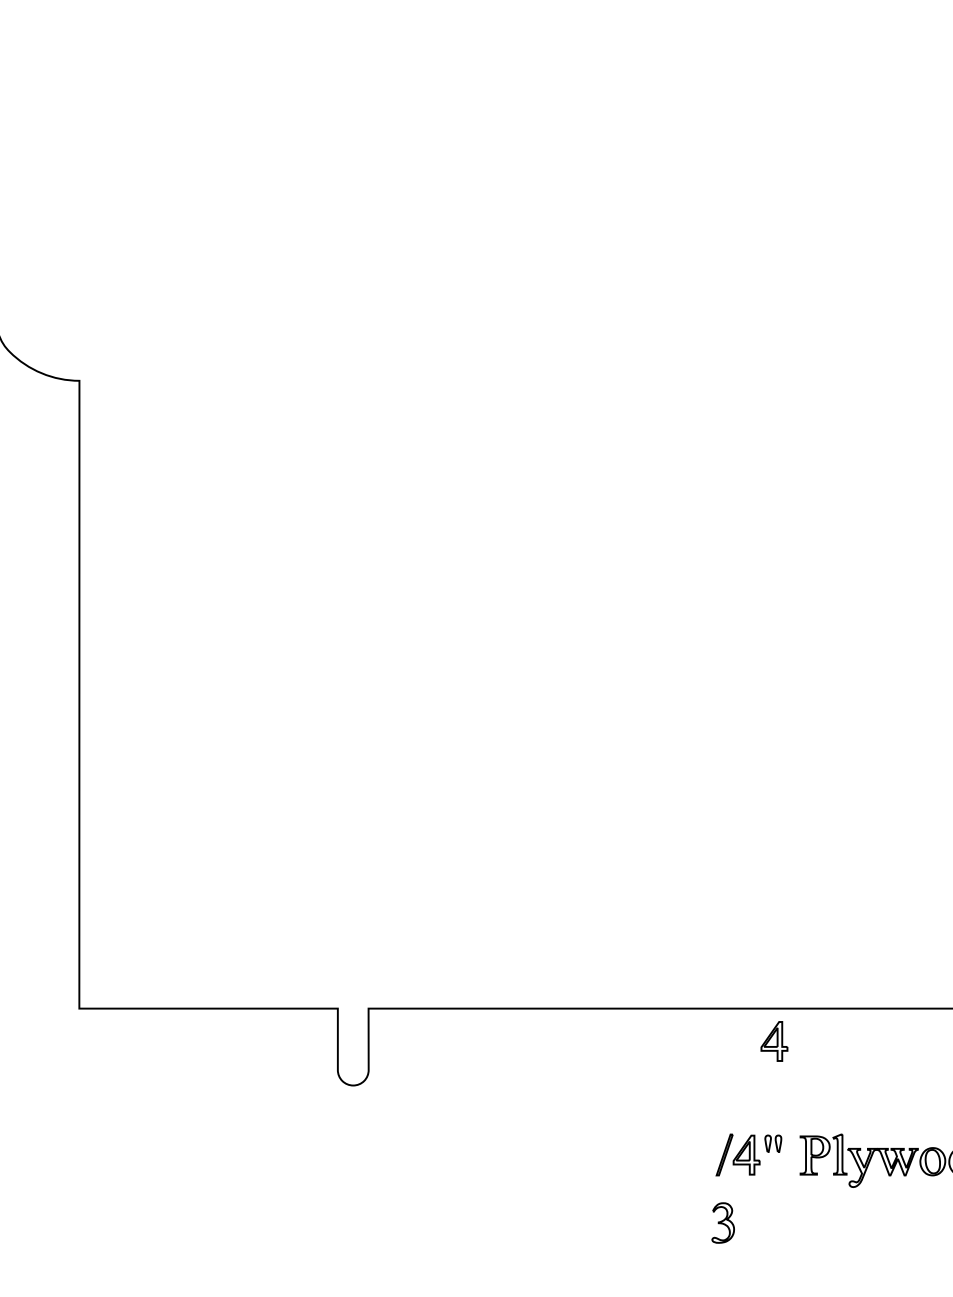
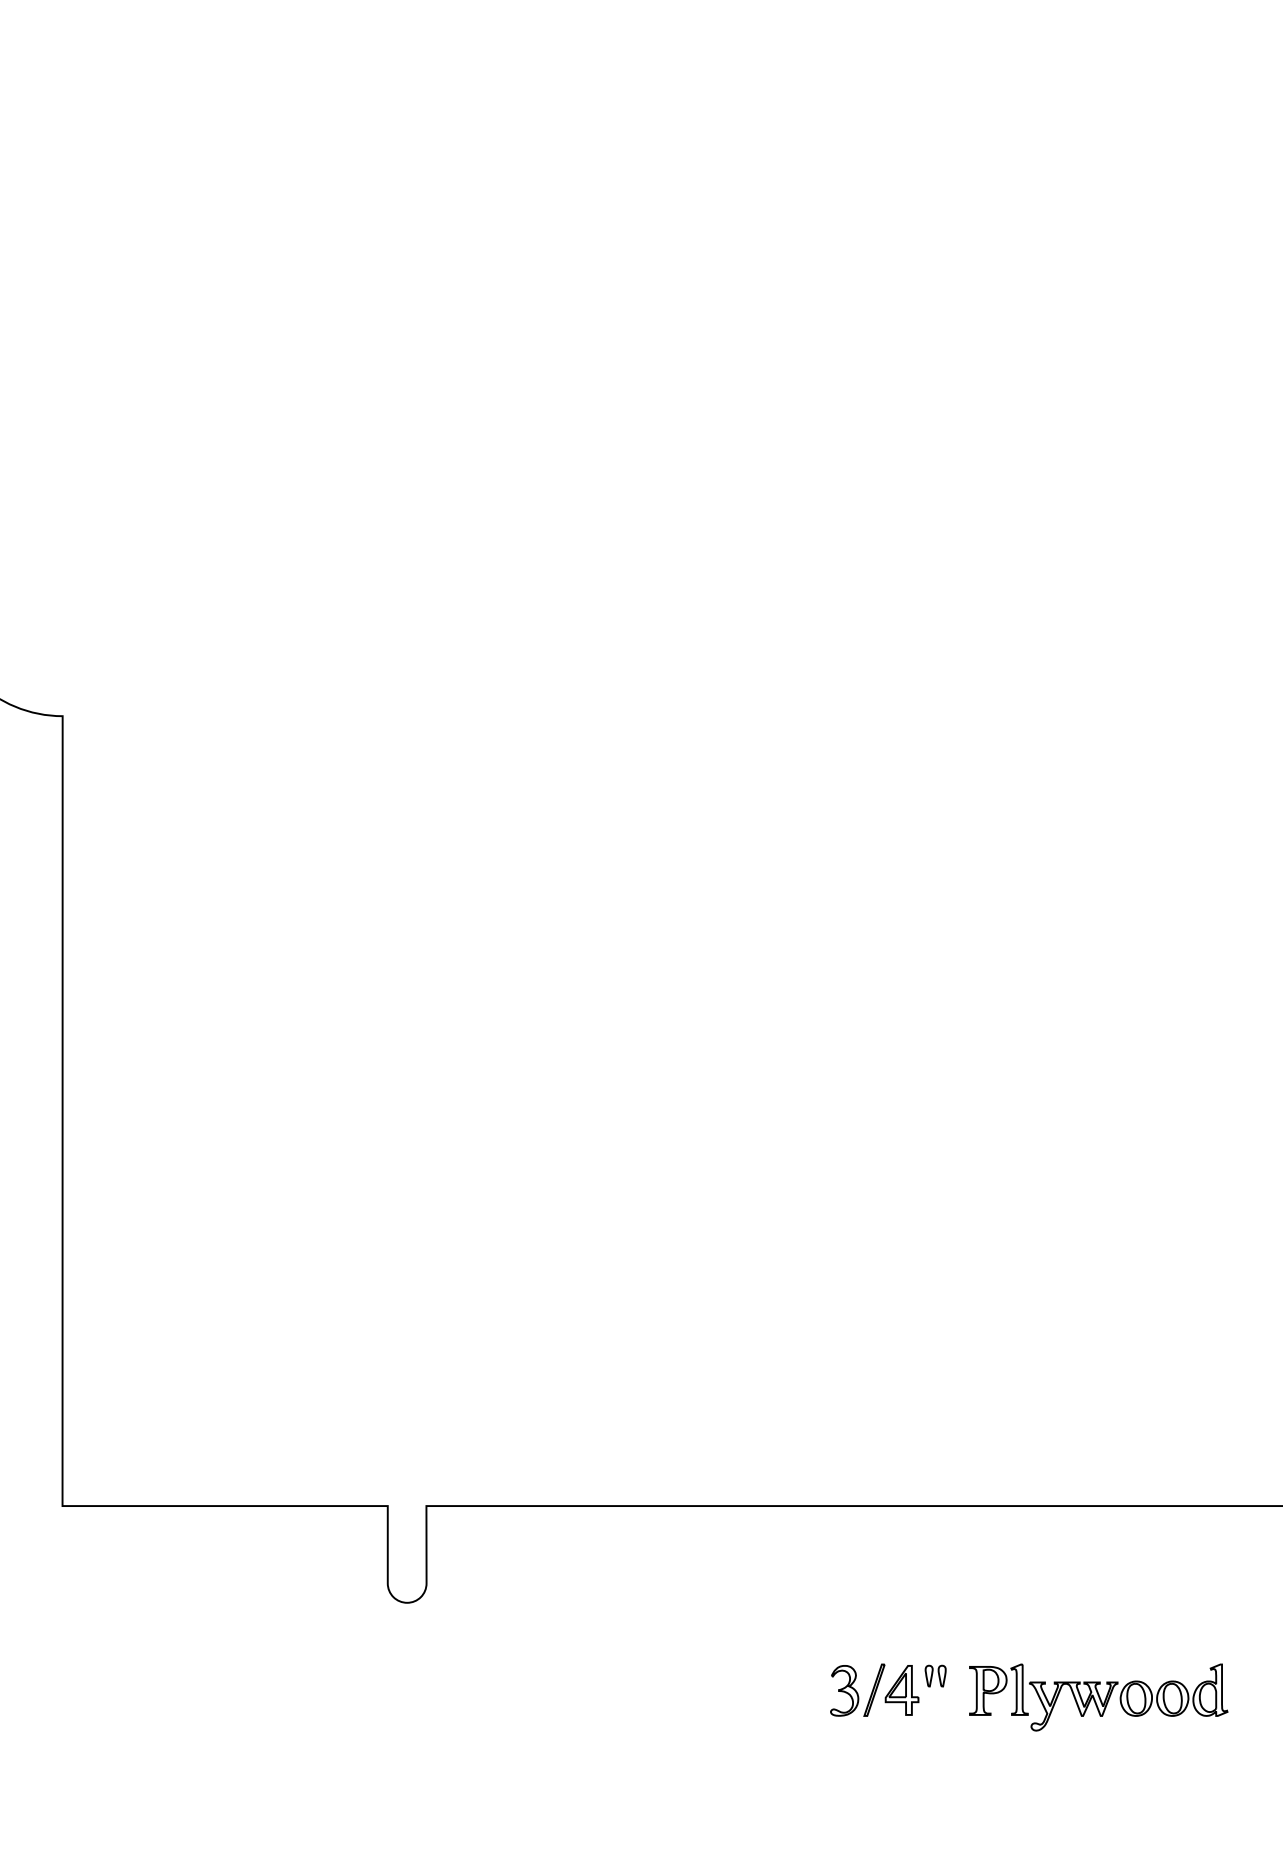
part: (773, 1041) -> (936, 1547), removed
part: (723, 1222) -> (844, 1690), moved

